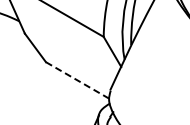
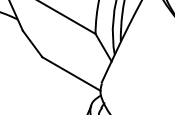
line: (77, 80) -> (71, 74), dashed -> solid

